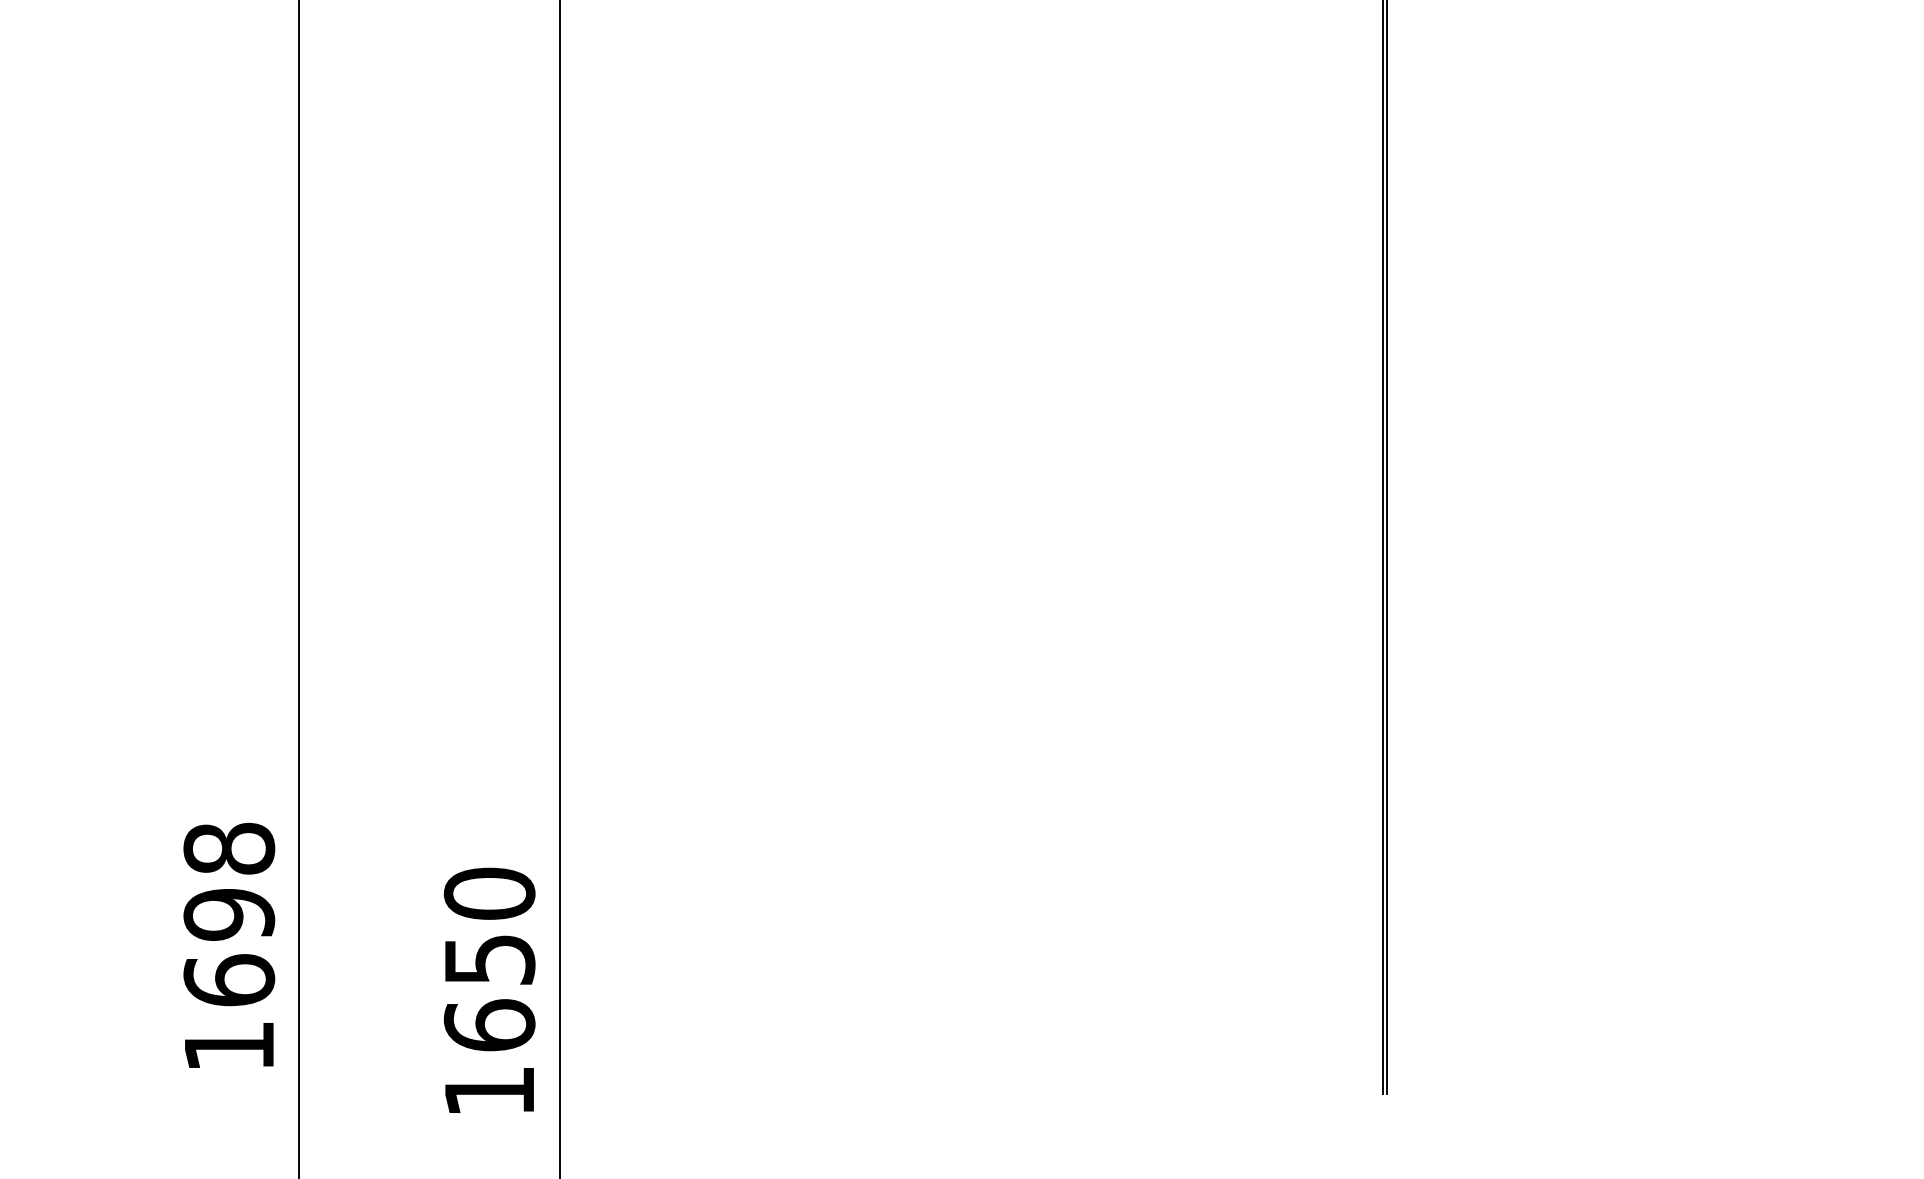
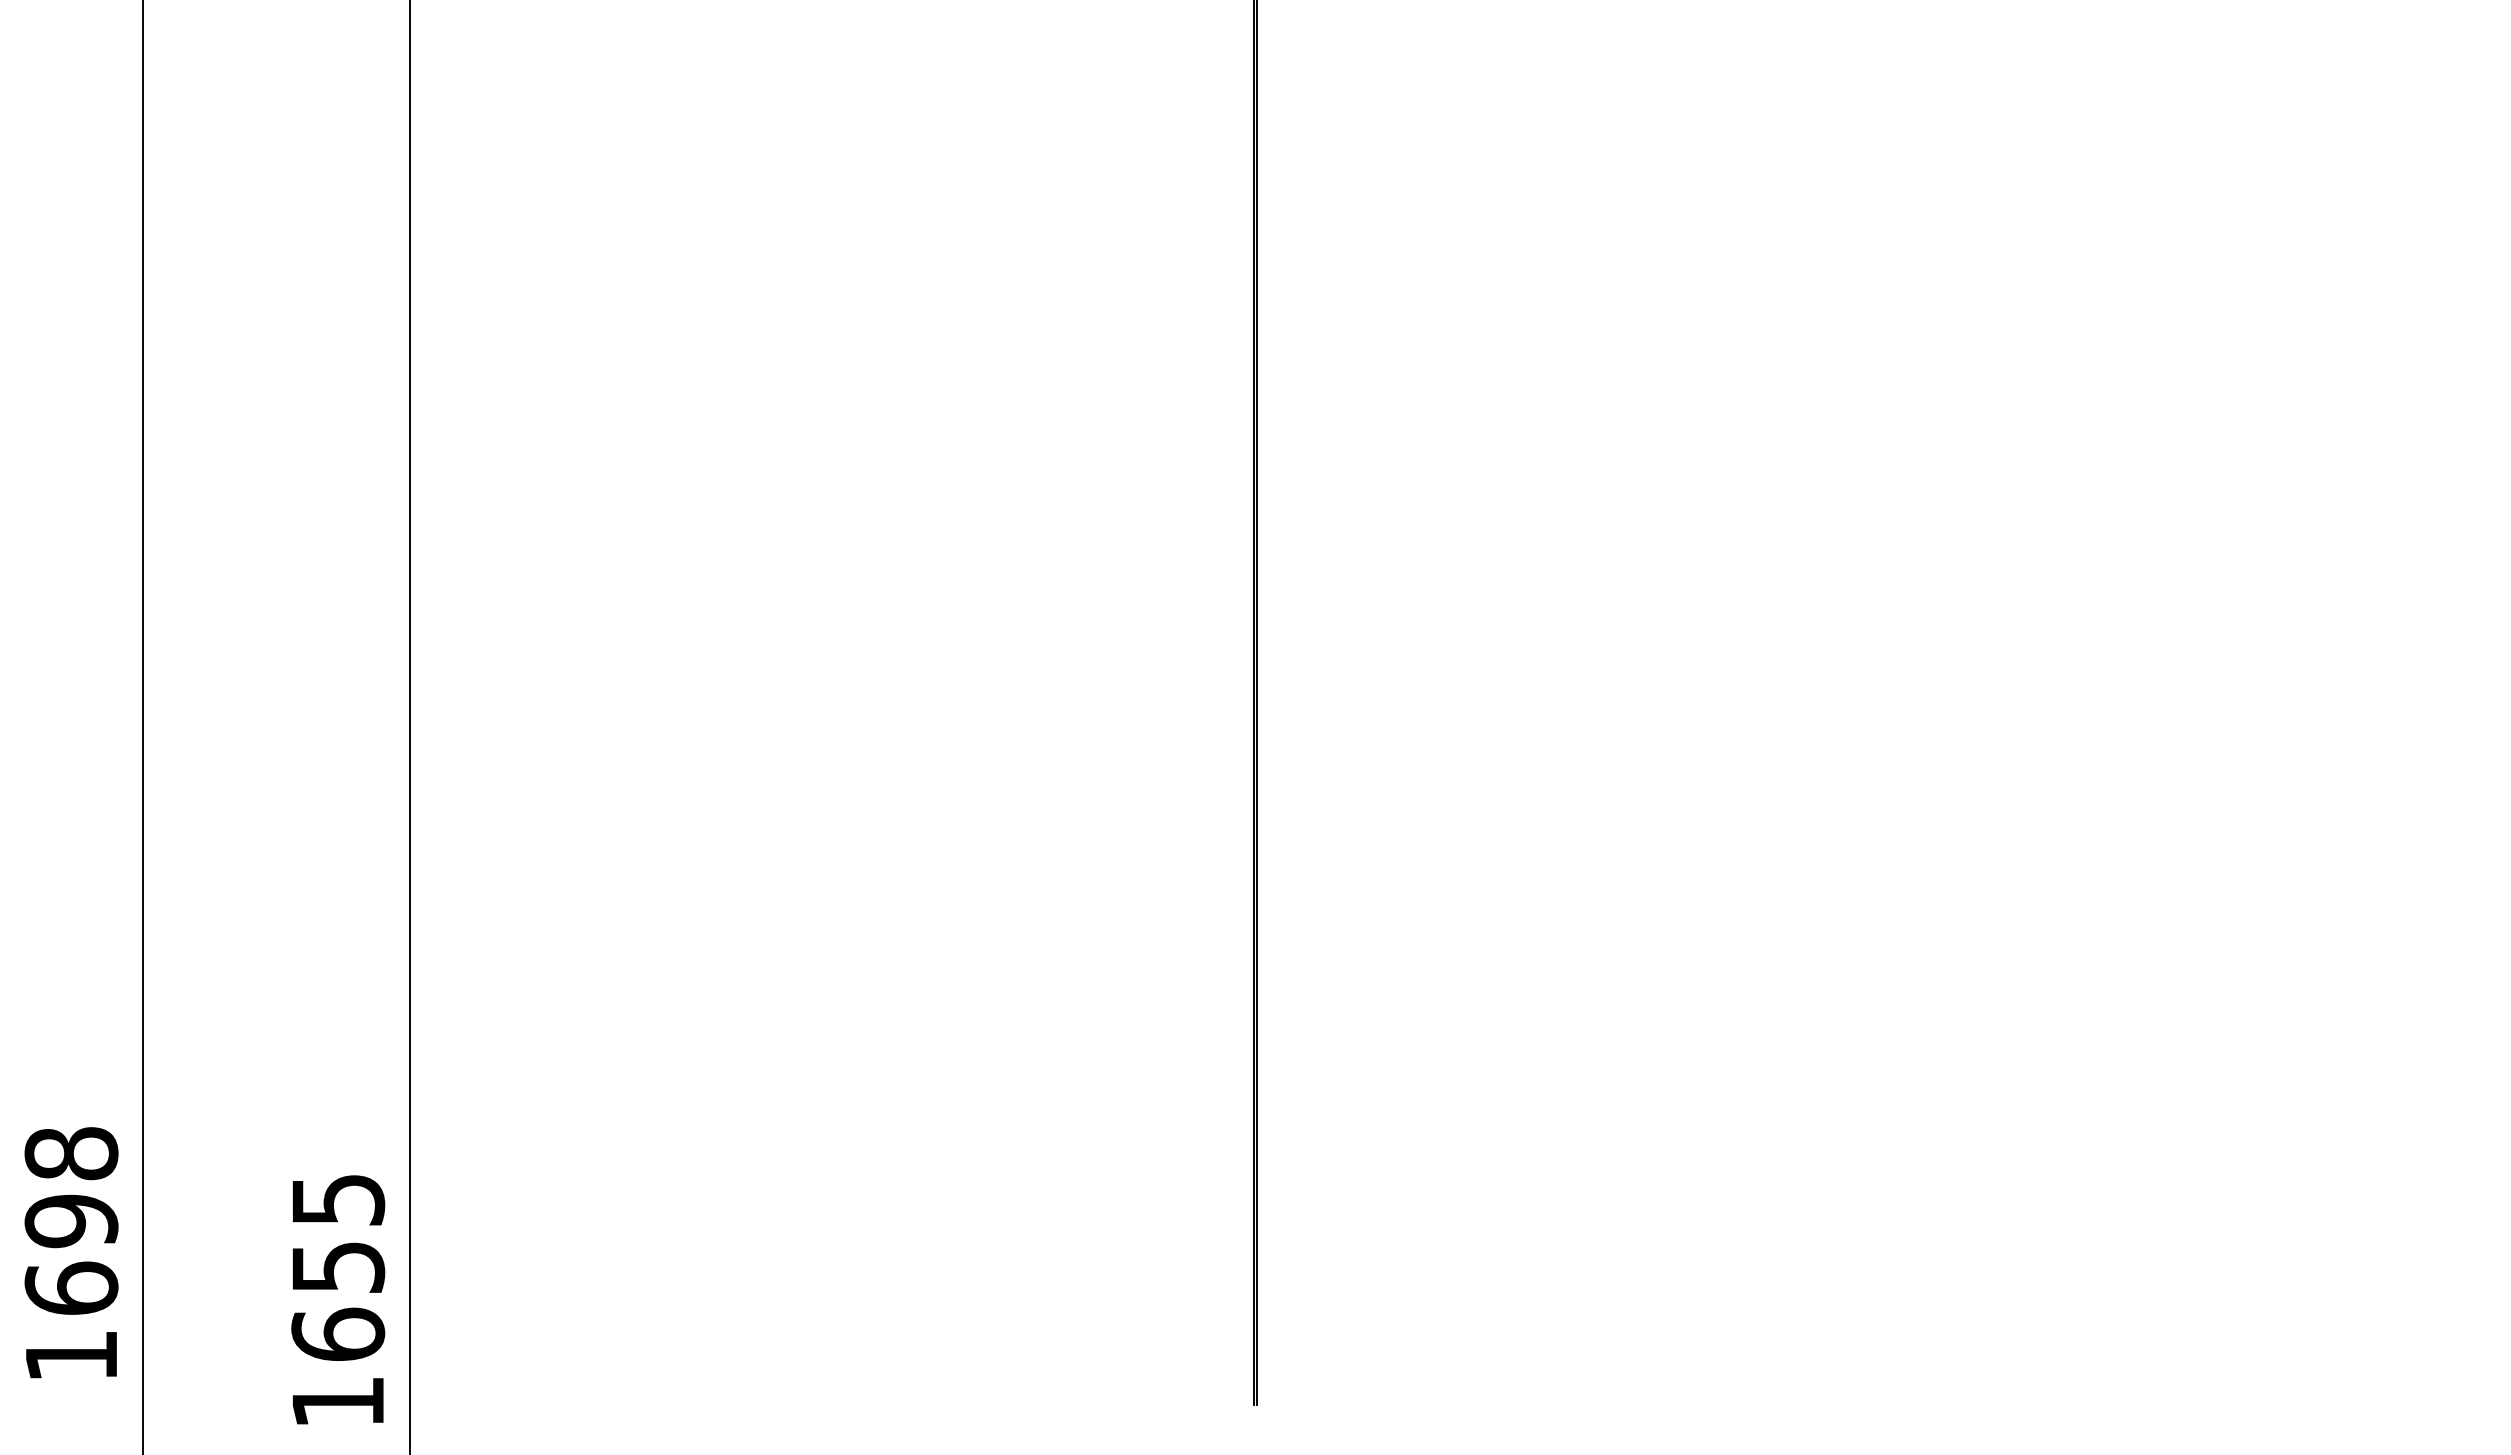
text: (489, 893) -> (338, 1199), 1650 -> 1655

